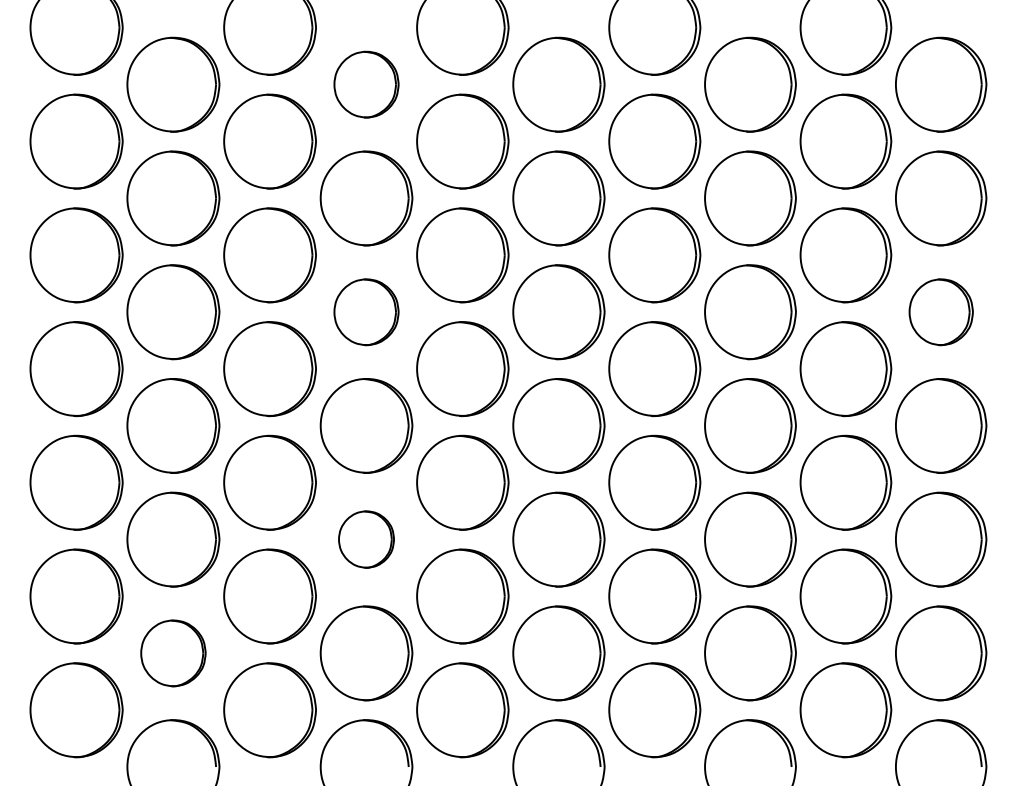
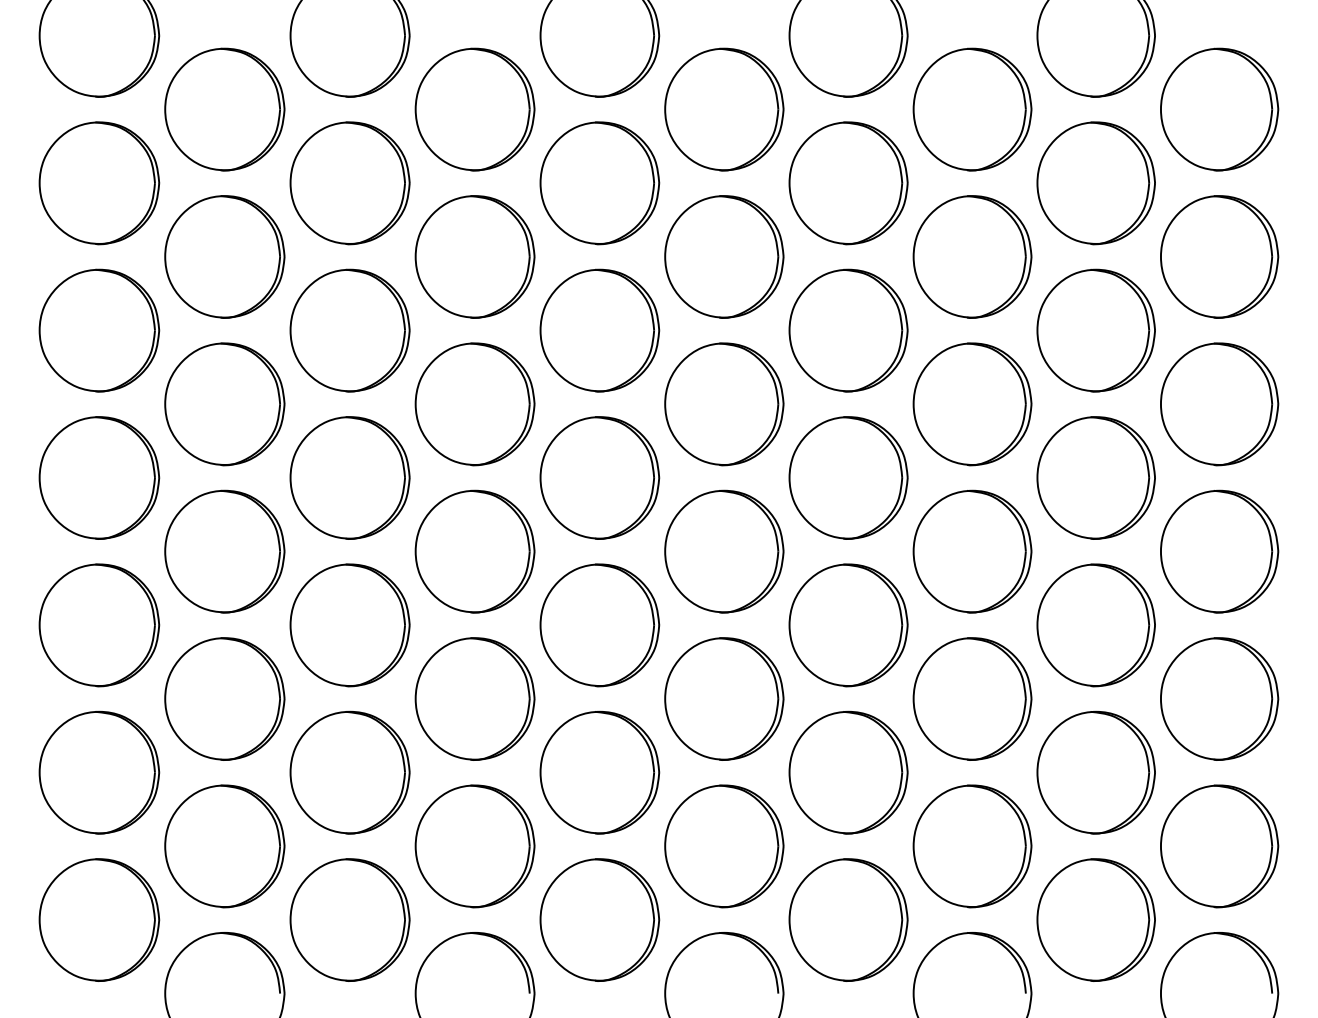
part: (366, 84) -> (475, 109), size x1.43
part: (366, 312) -> (475, 404), size x1.43
part: (941, 312) -> (1220, 404), size x1.43
part: (366, 539) -> (475, 698), size x1.67
part: (173, 653) -> (224, 846), size x1.43

